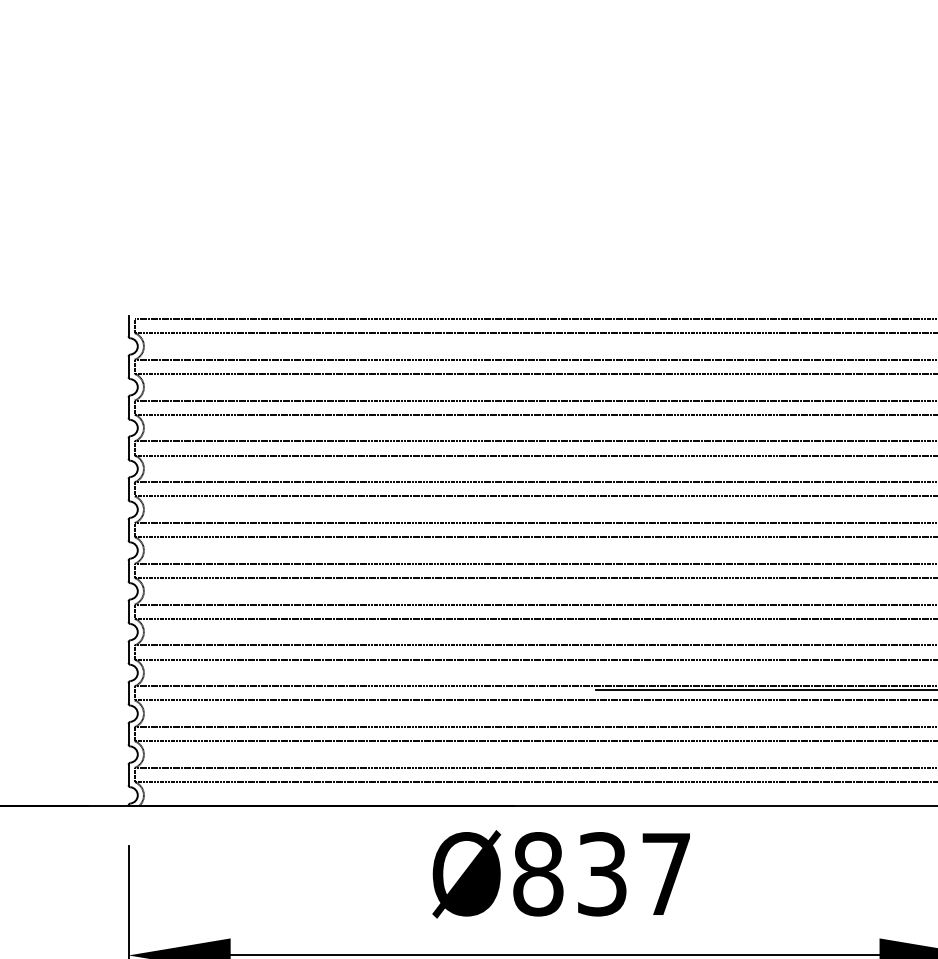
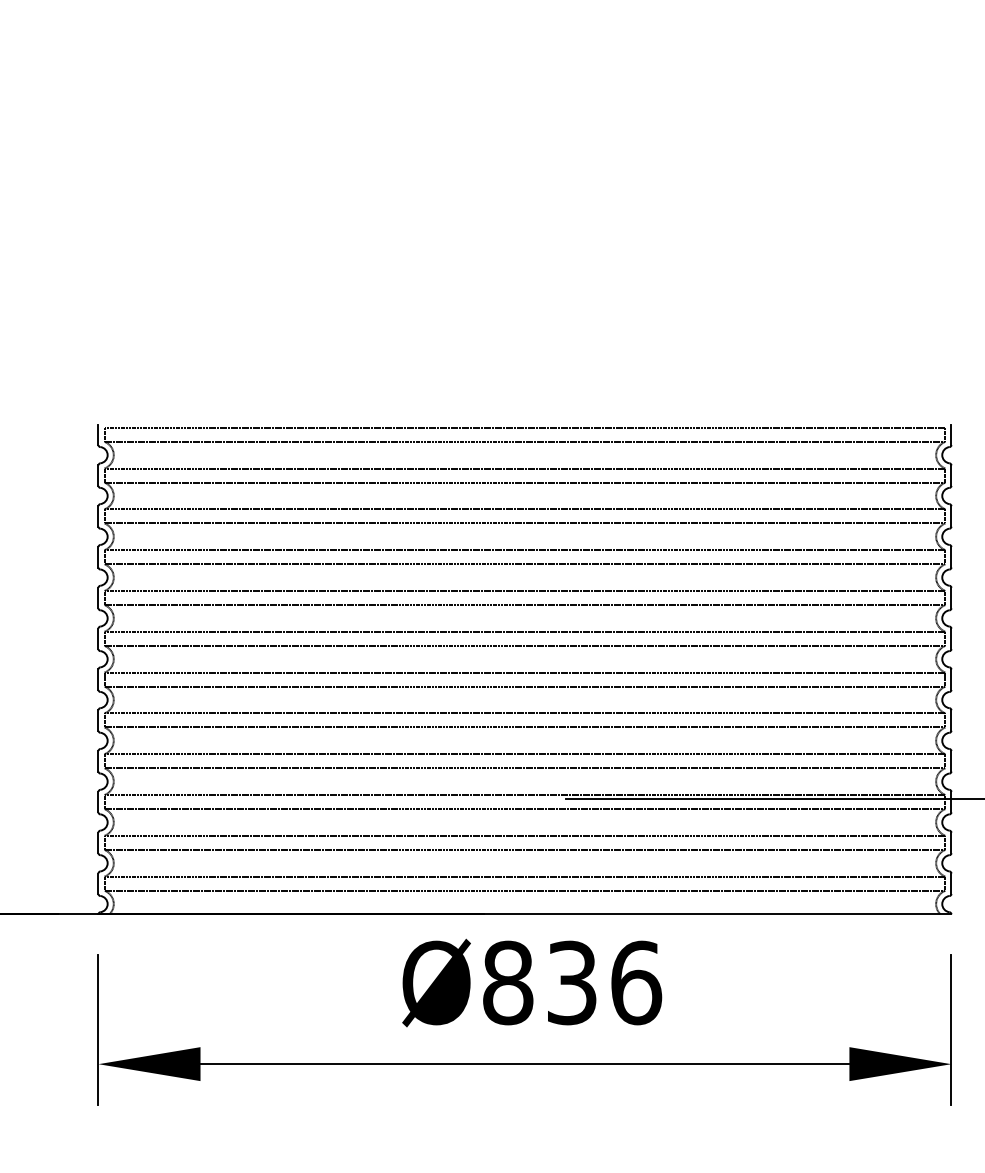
text: (666, 873) -> (636, 982), Ø837 -> Ø836

